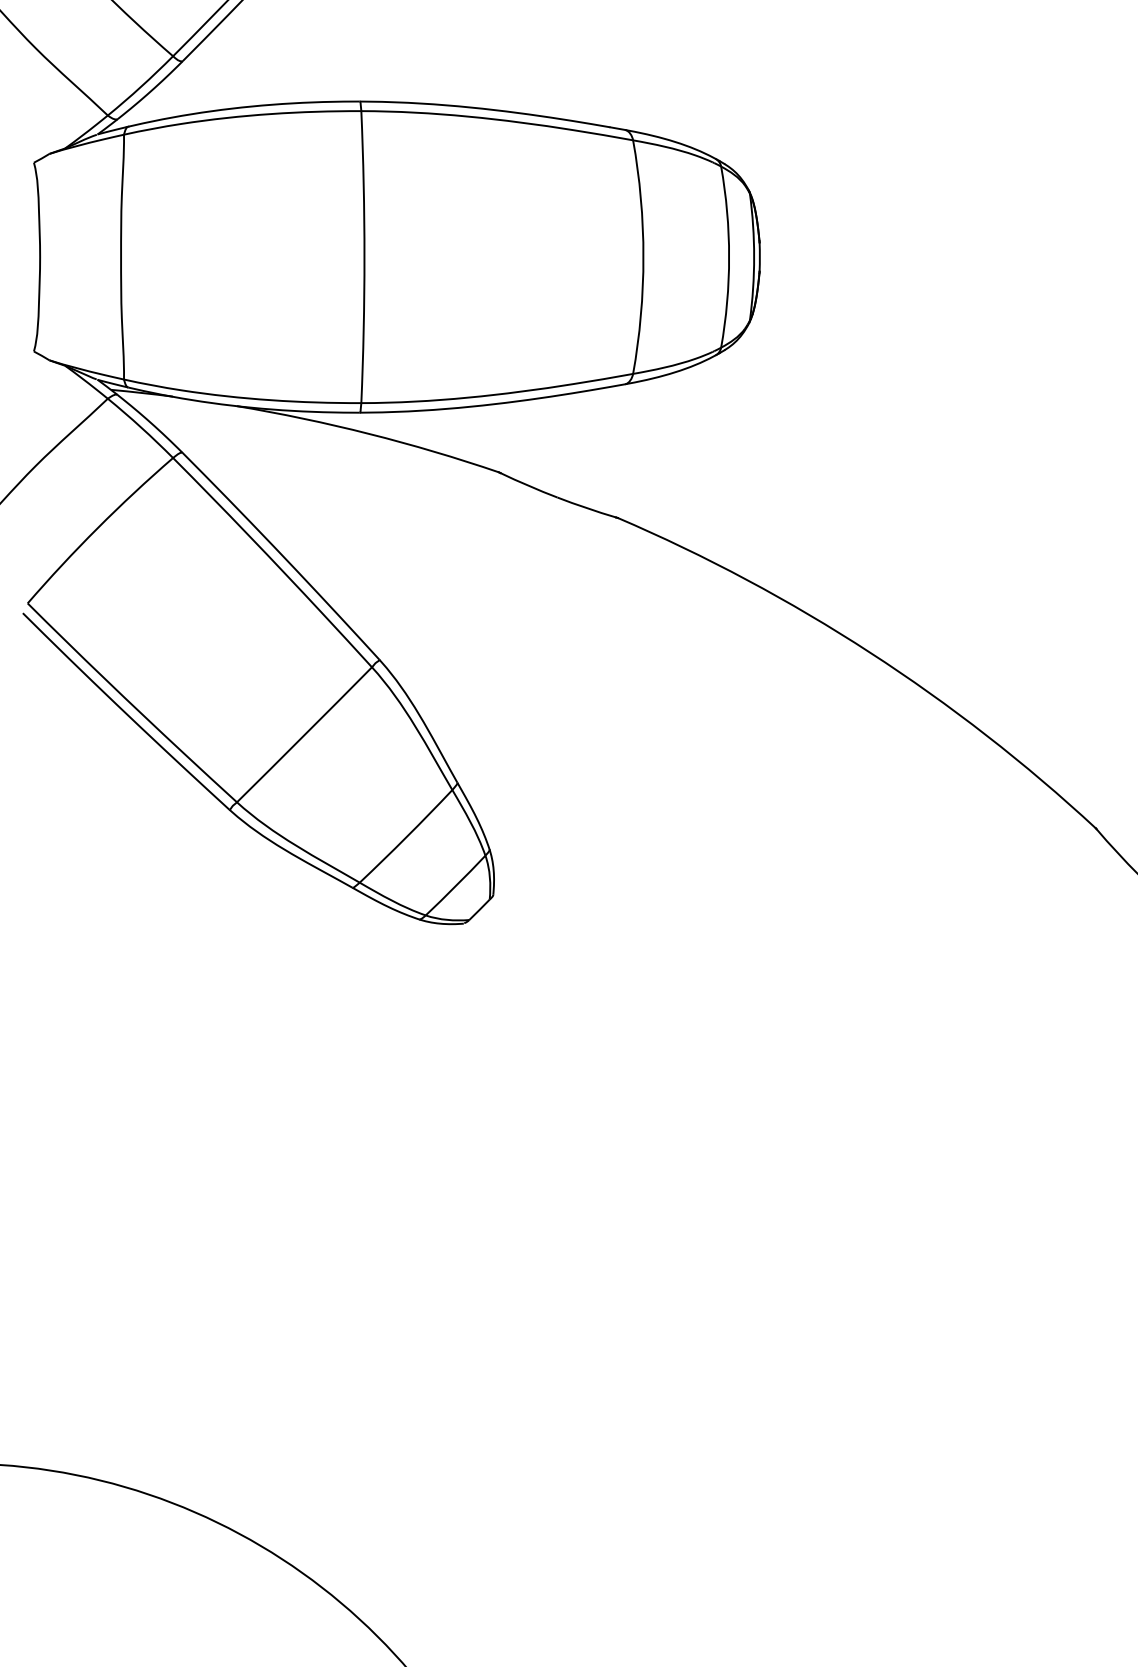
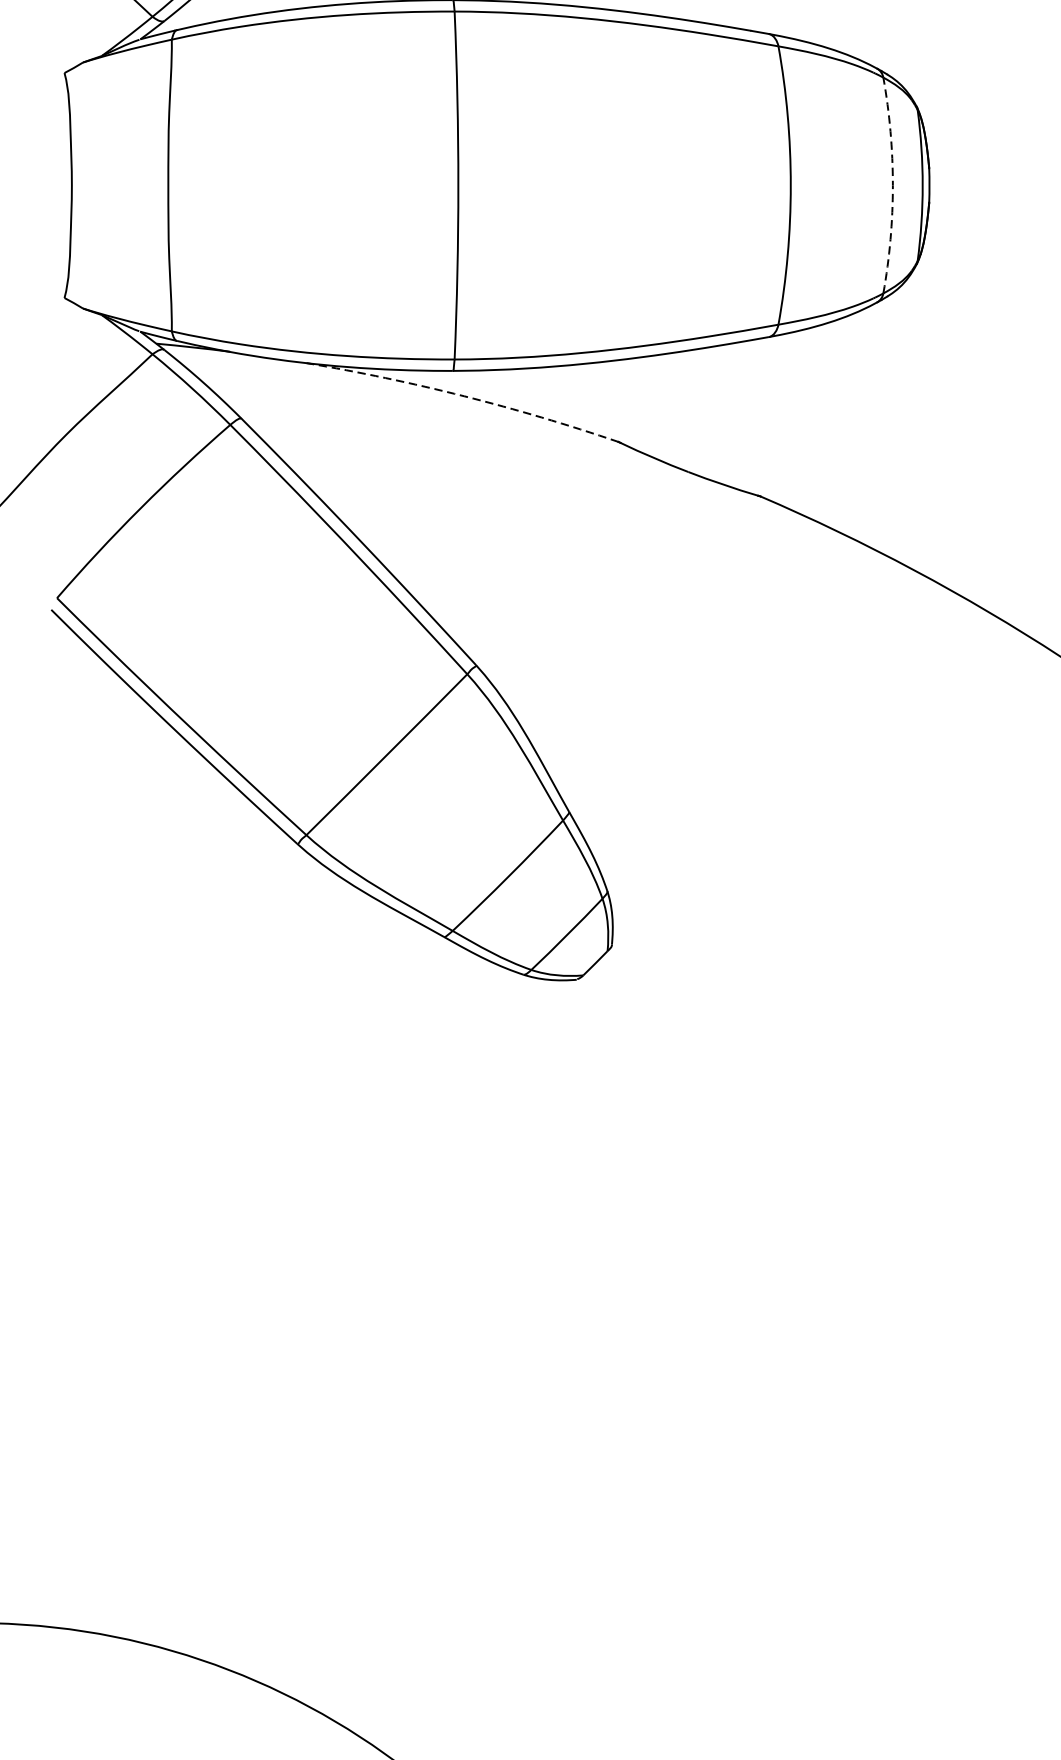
arc: (729, 257) -> (893, 185), solid -> dashed
arc: (369, 433) -> (464, 395), solid -> dashed

